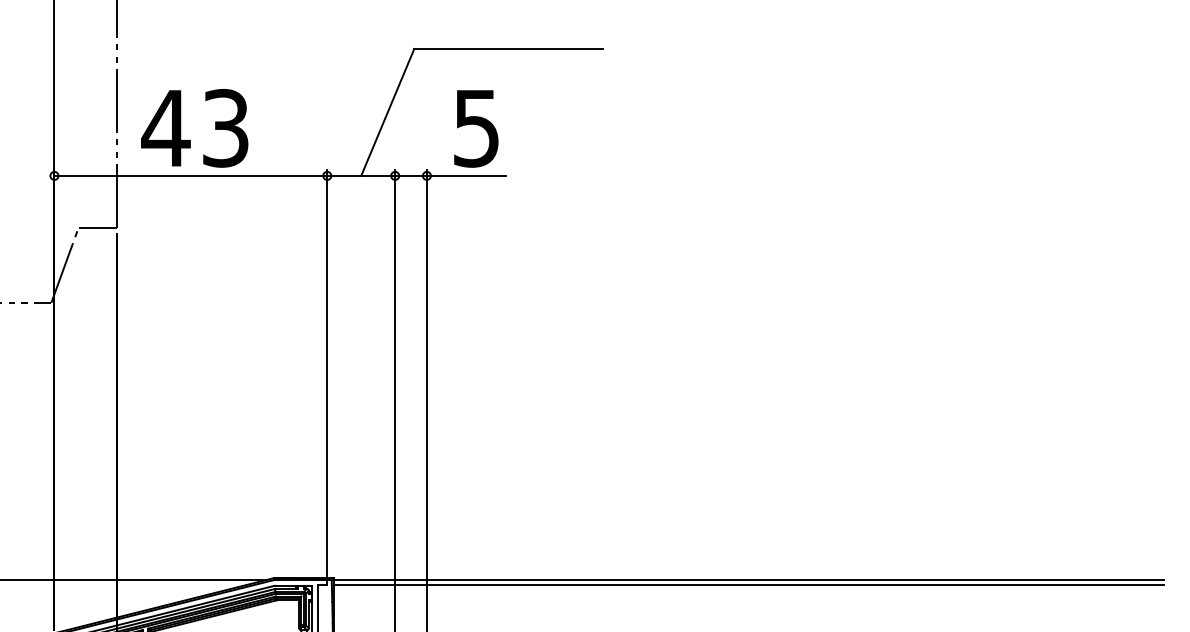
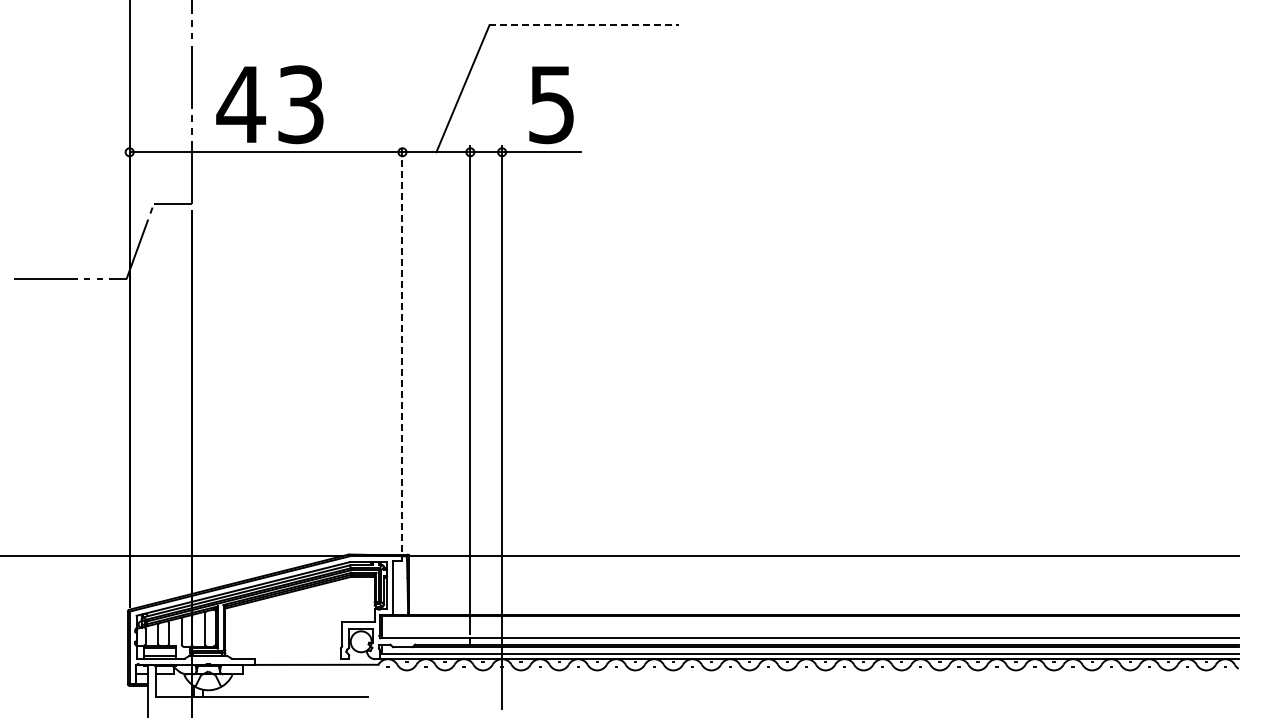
line: (509, 49) -> (584, 25), solid -> dashed
line: (327, 372) -> (402, 348), solid -> dashed
line: (748, 585) -> (823, 561), removed

